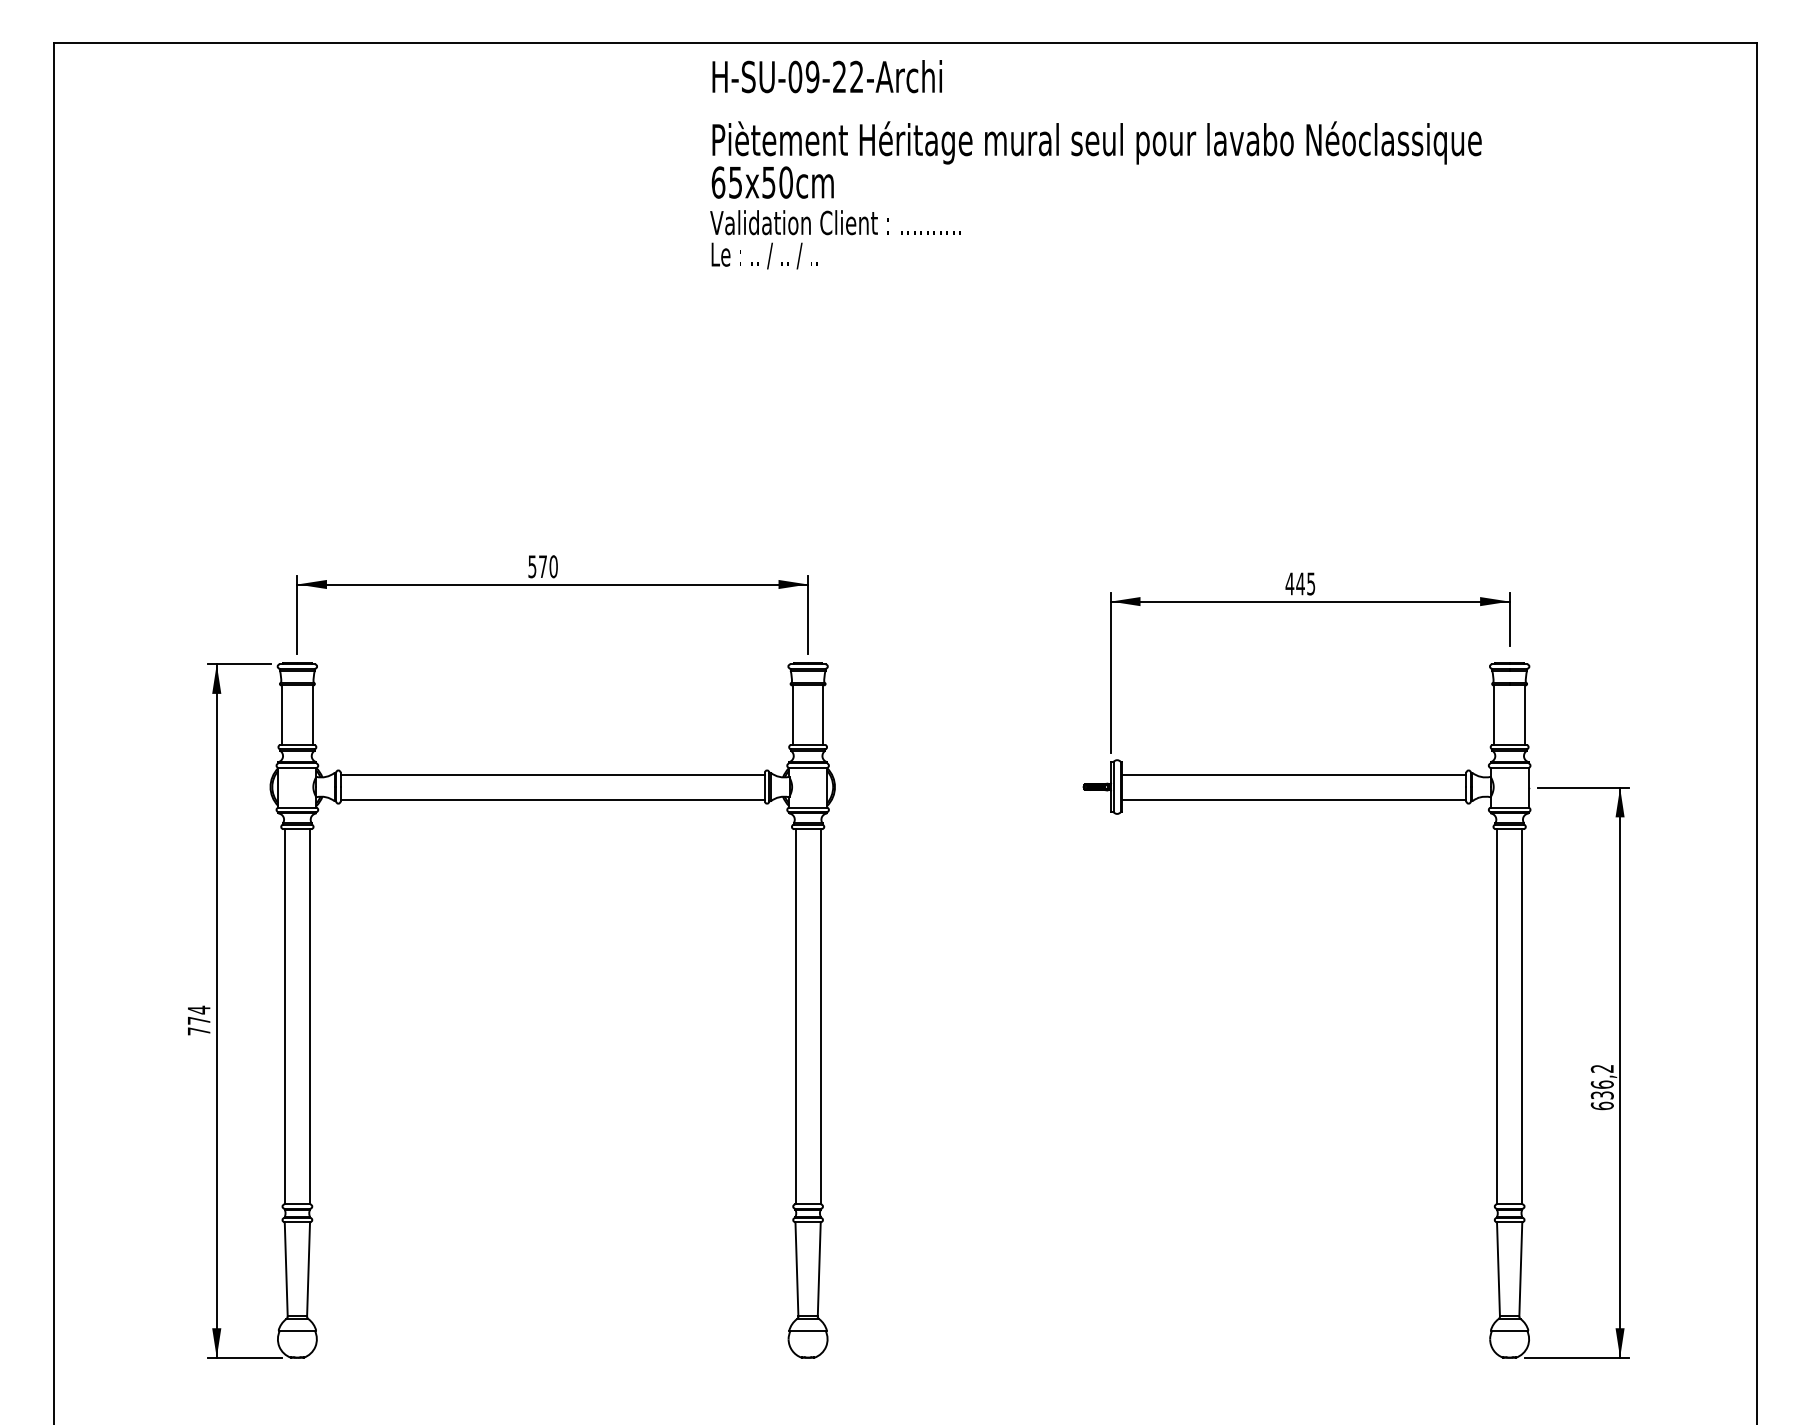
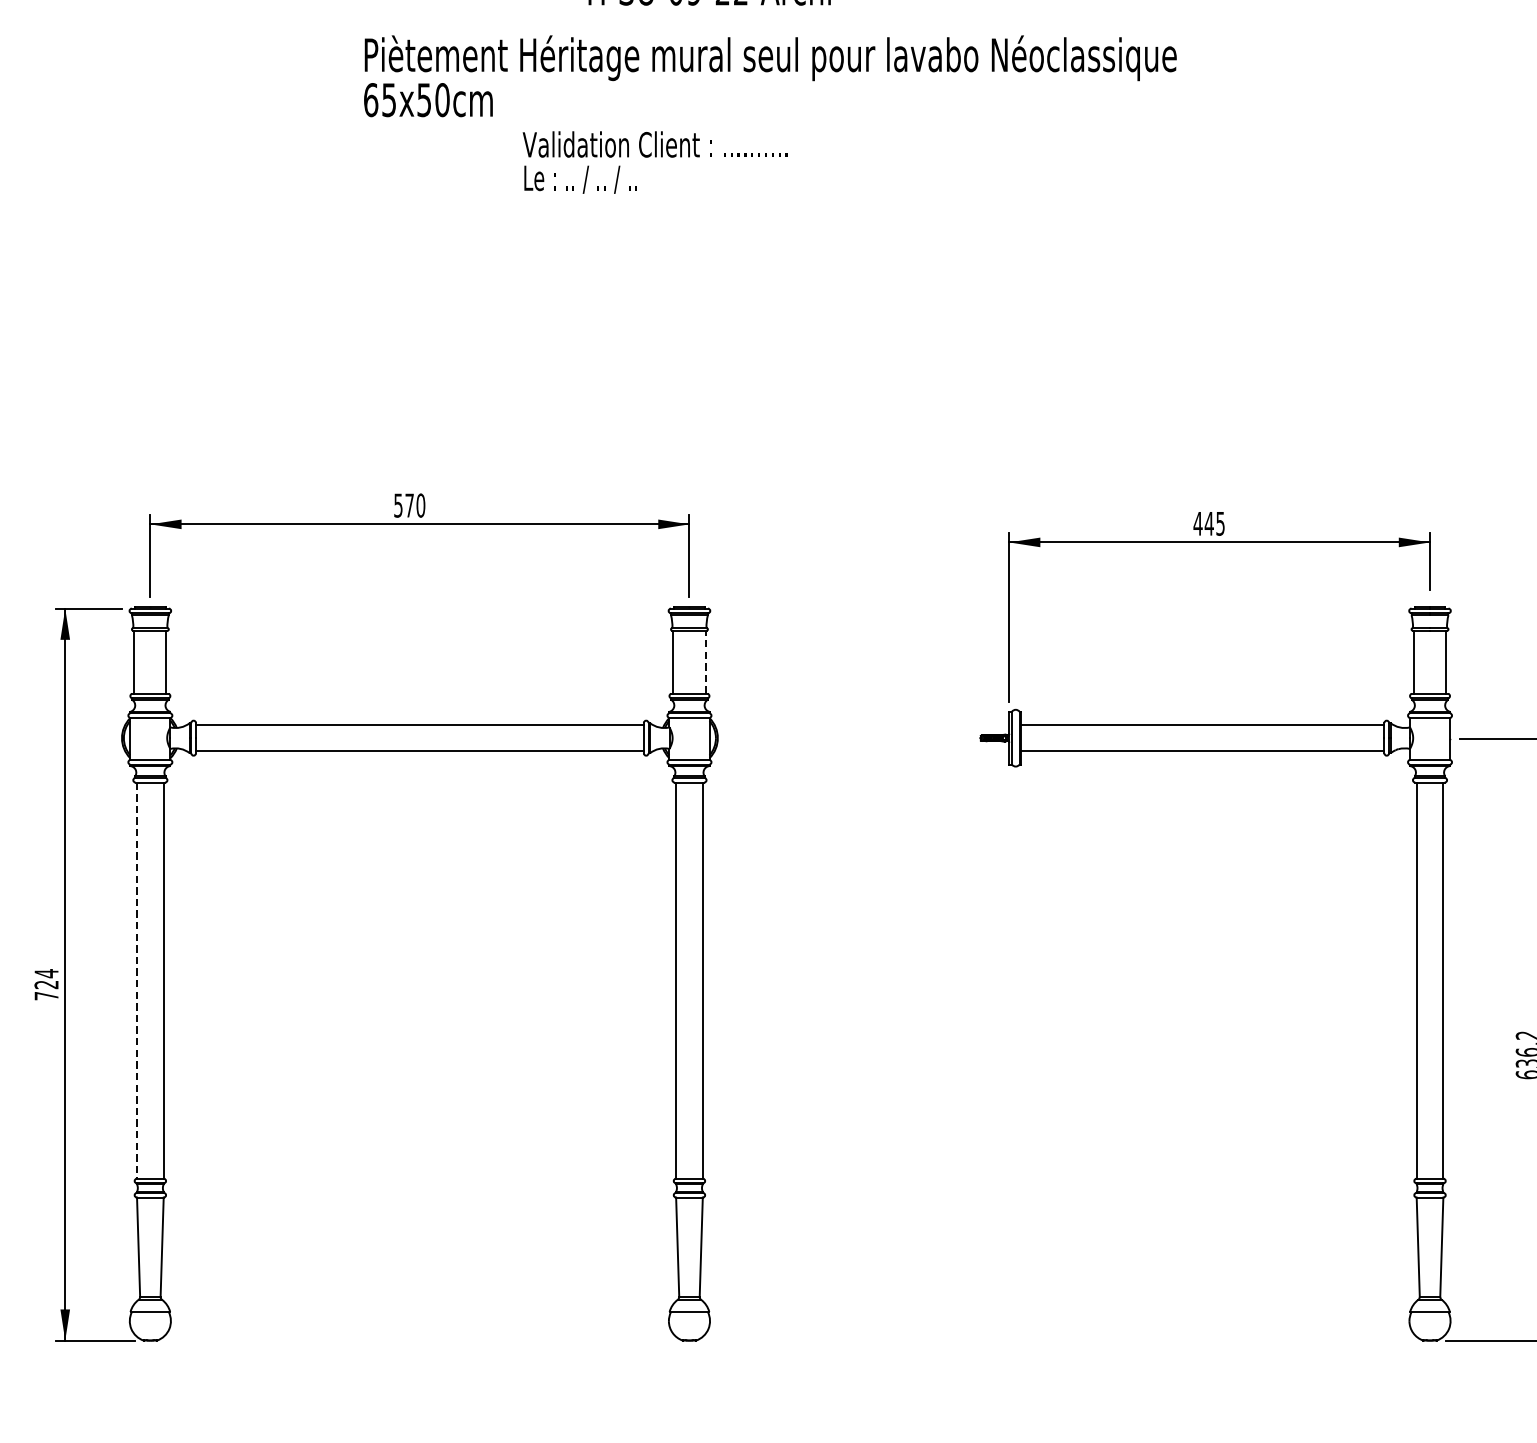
text: (1096, 159) -> (770, 75), moved
text: (835, 239) -> (655, 162), moved
line: (823, 715) -> (705, 662), solid -> dashed
line: (284, 1016) -> (136, 980), solid -> dashed
text: (198, 1020) -> (45, 984), 774 -> 724

